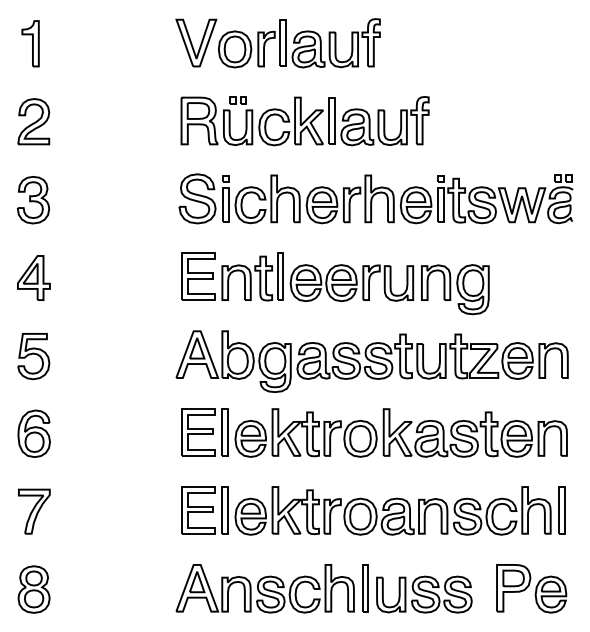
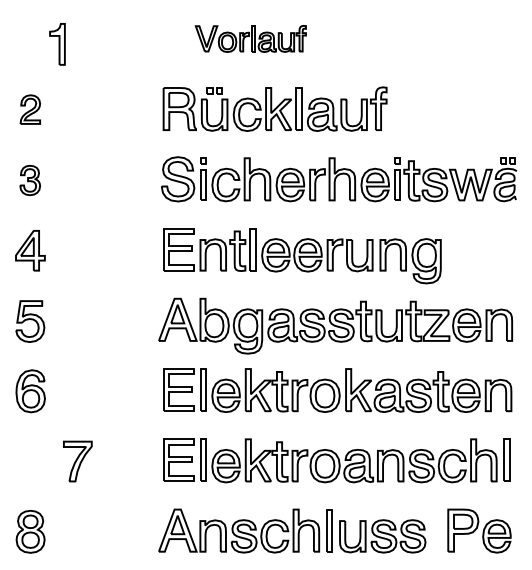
part: (277, 42) -> (250, 38), size x0.6
part: (30, 43) -> (57, 44), moved
part: (33, 121) -> (30, 109), size x0.7
part: (33, 200) -> (30, 180), size x0.7
part: (33, 511) -> (77, 461), moved

